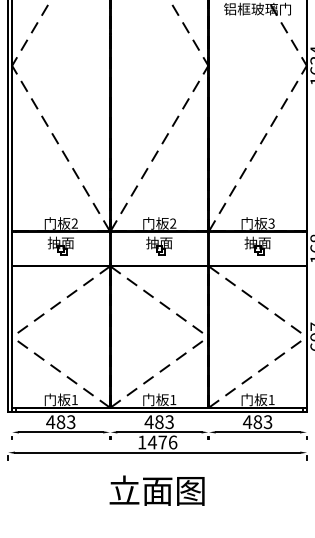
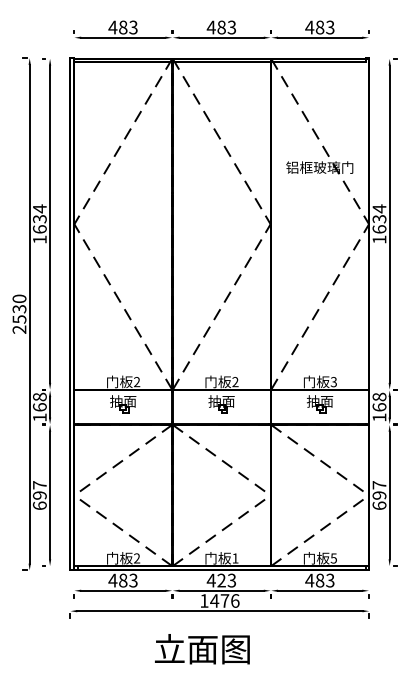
text: (75, 400) -> (137, 558), 1 -> 2
text: (271, 400) -> (333, 558), 1 -> 5
text: (159, 422) -> (221, 580), 483 -> 423
text: (157, 491) -> (202, 649), moved

